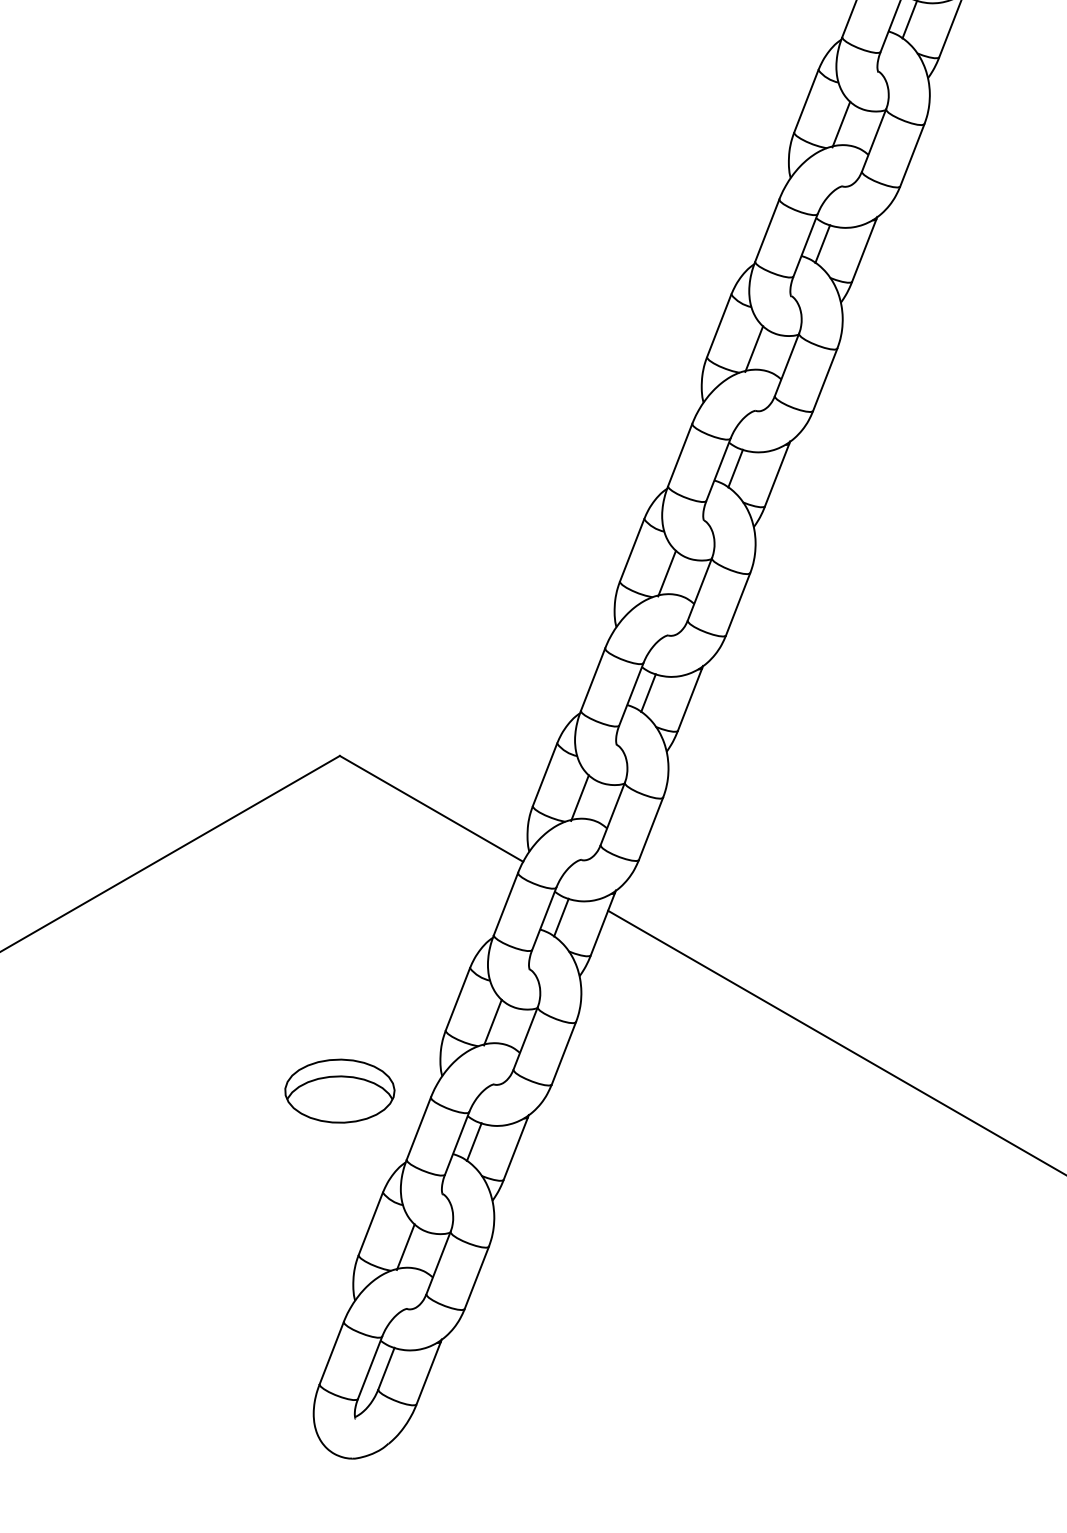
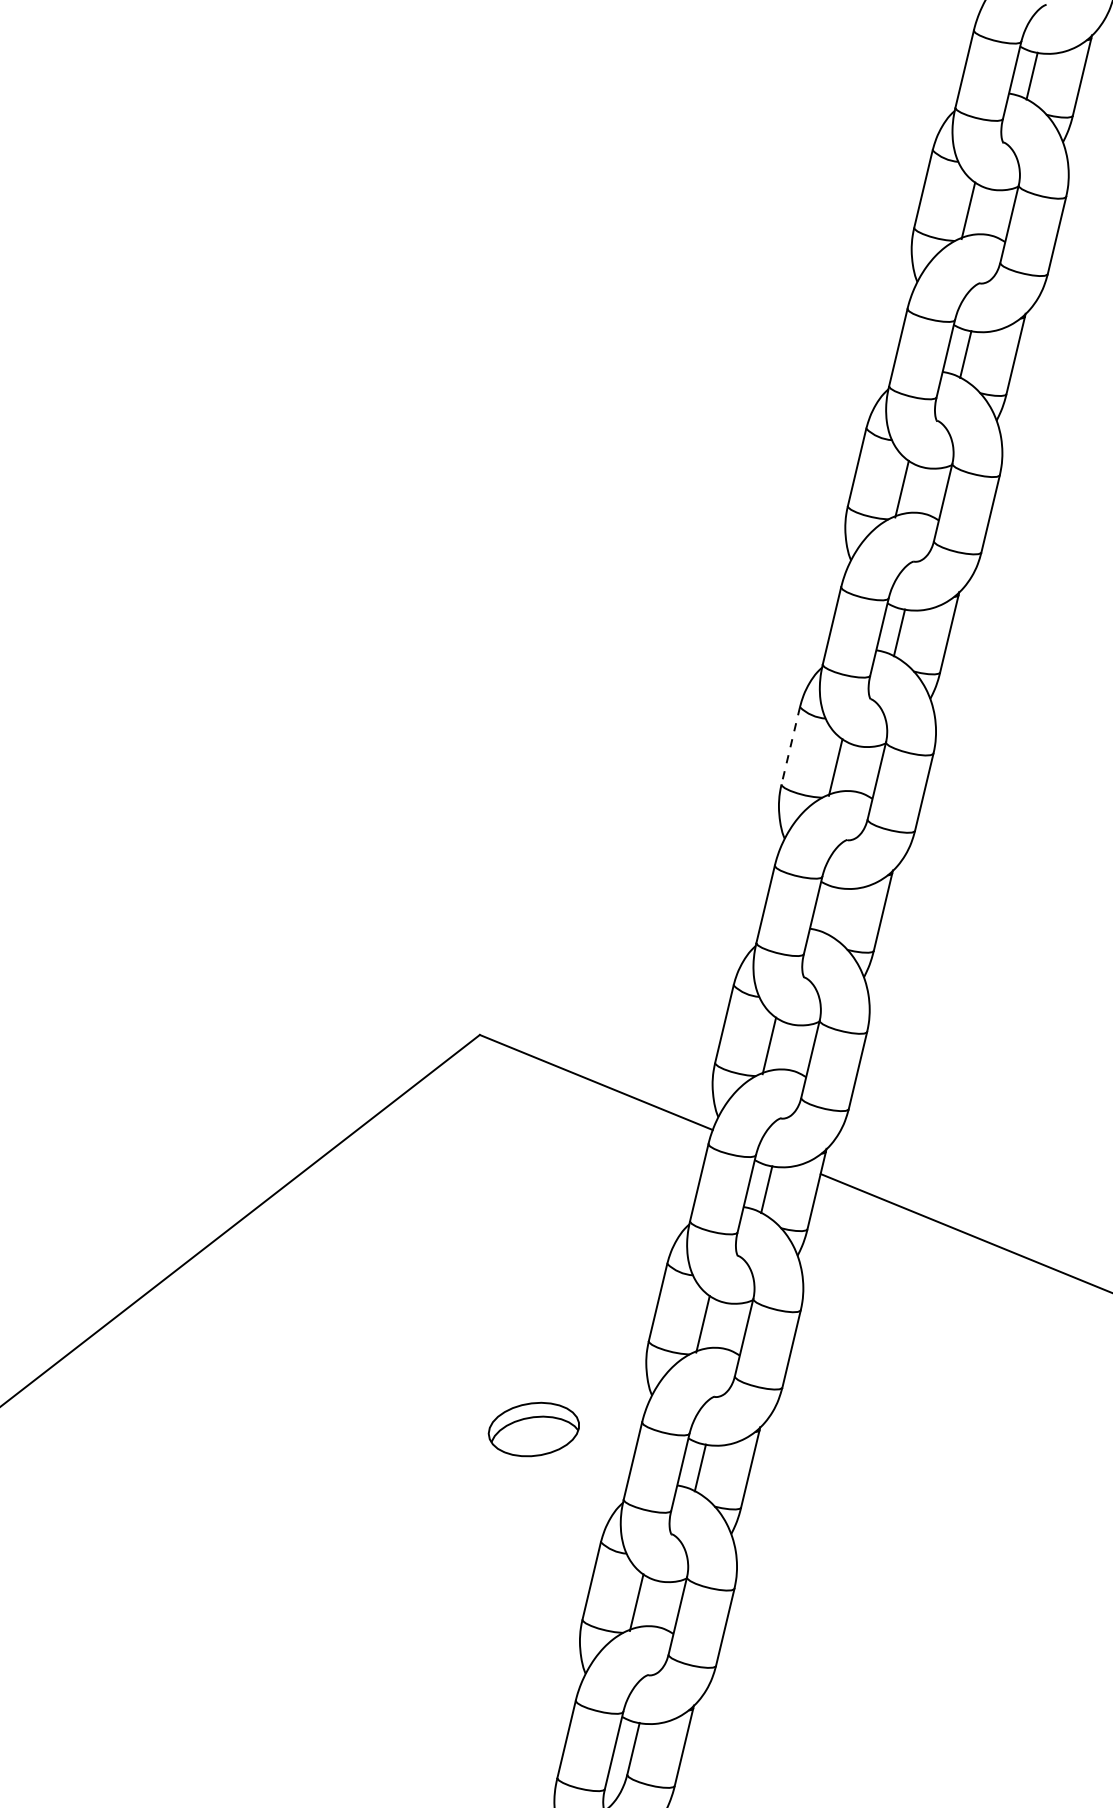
line: (631, 550) -> (790, 746), solid -> dashed
line: (648, 693) -> (833, 911), removed
part: (339, 1090) -> (533, 1428), size x0.7

